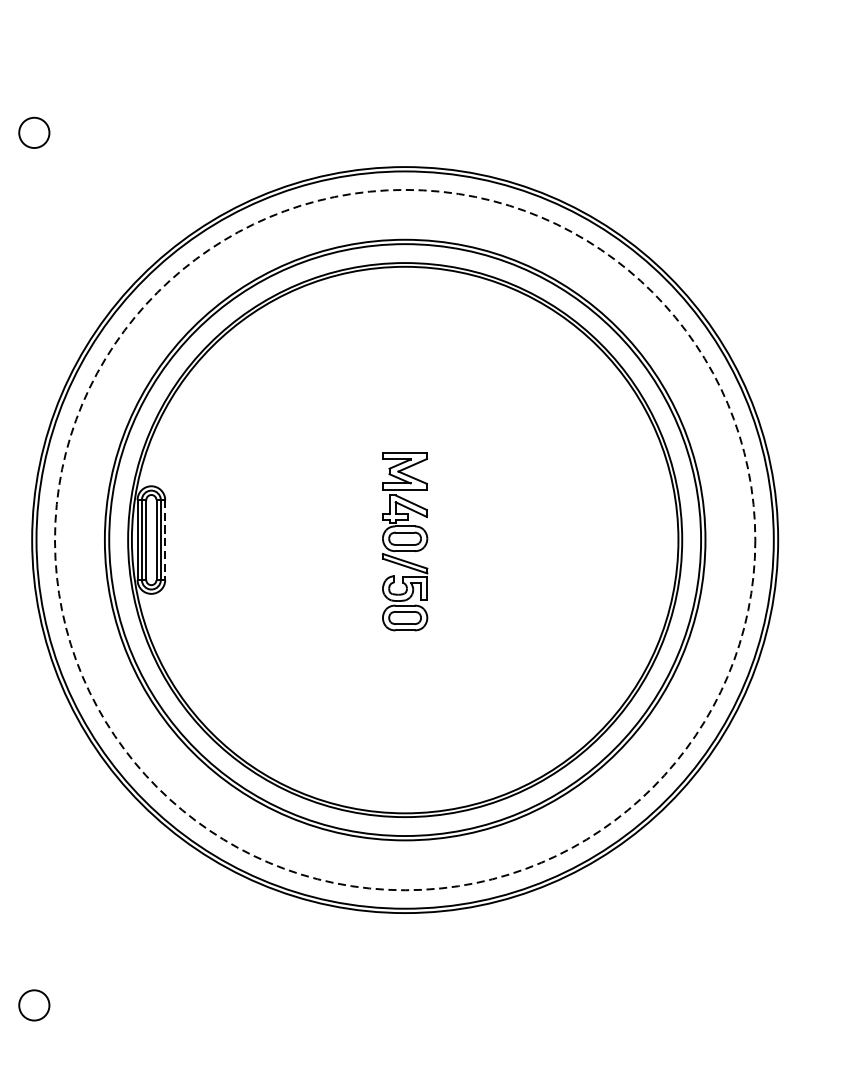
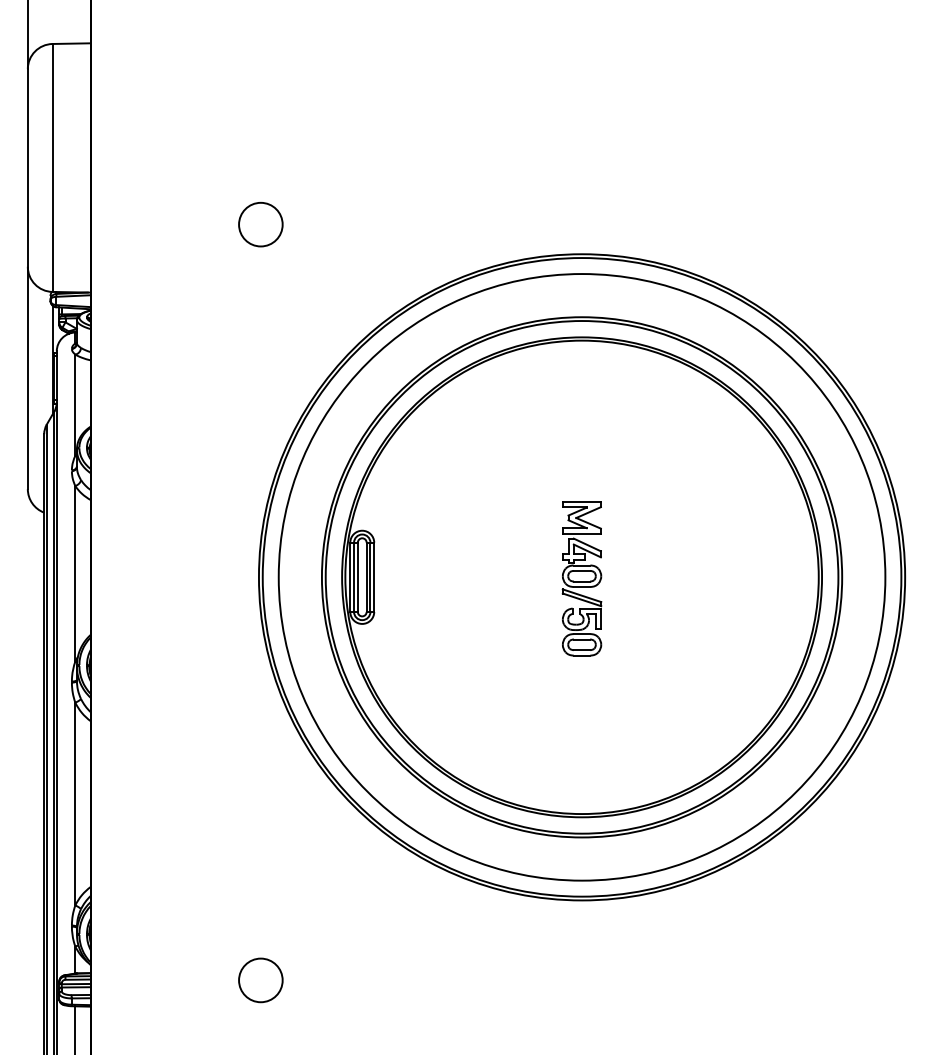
circle: (33, 132) -> (260, 224), size x1.67
line: (165, 540) -> (374, 577), dashed -> solid
circle: (404, 540) -> (581, 577), dashed -> solid
circle: (33, 1005) -> (260, 980), size x1.67

